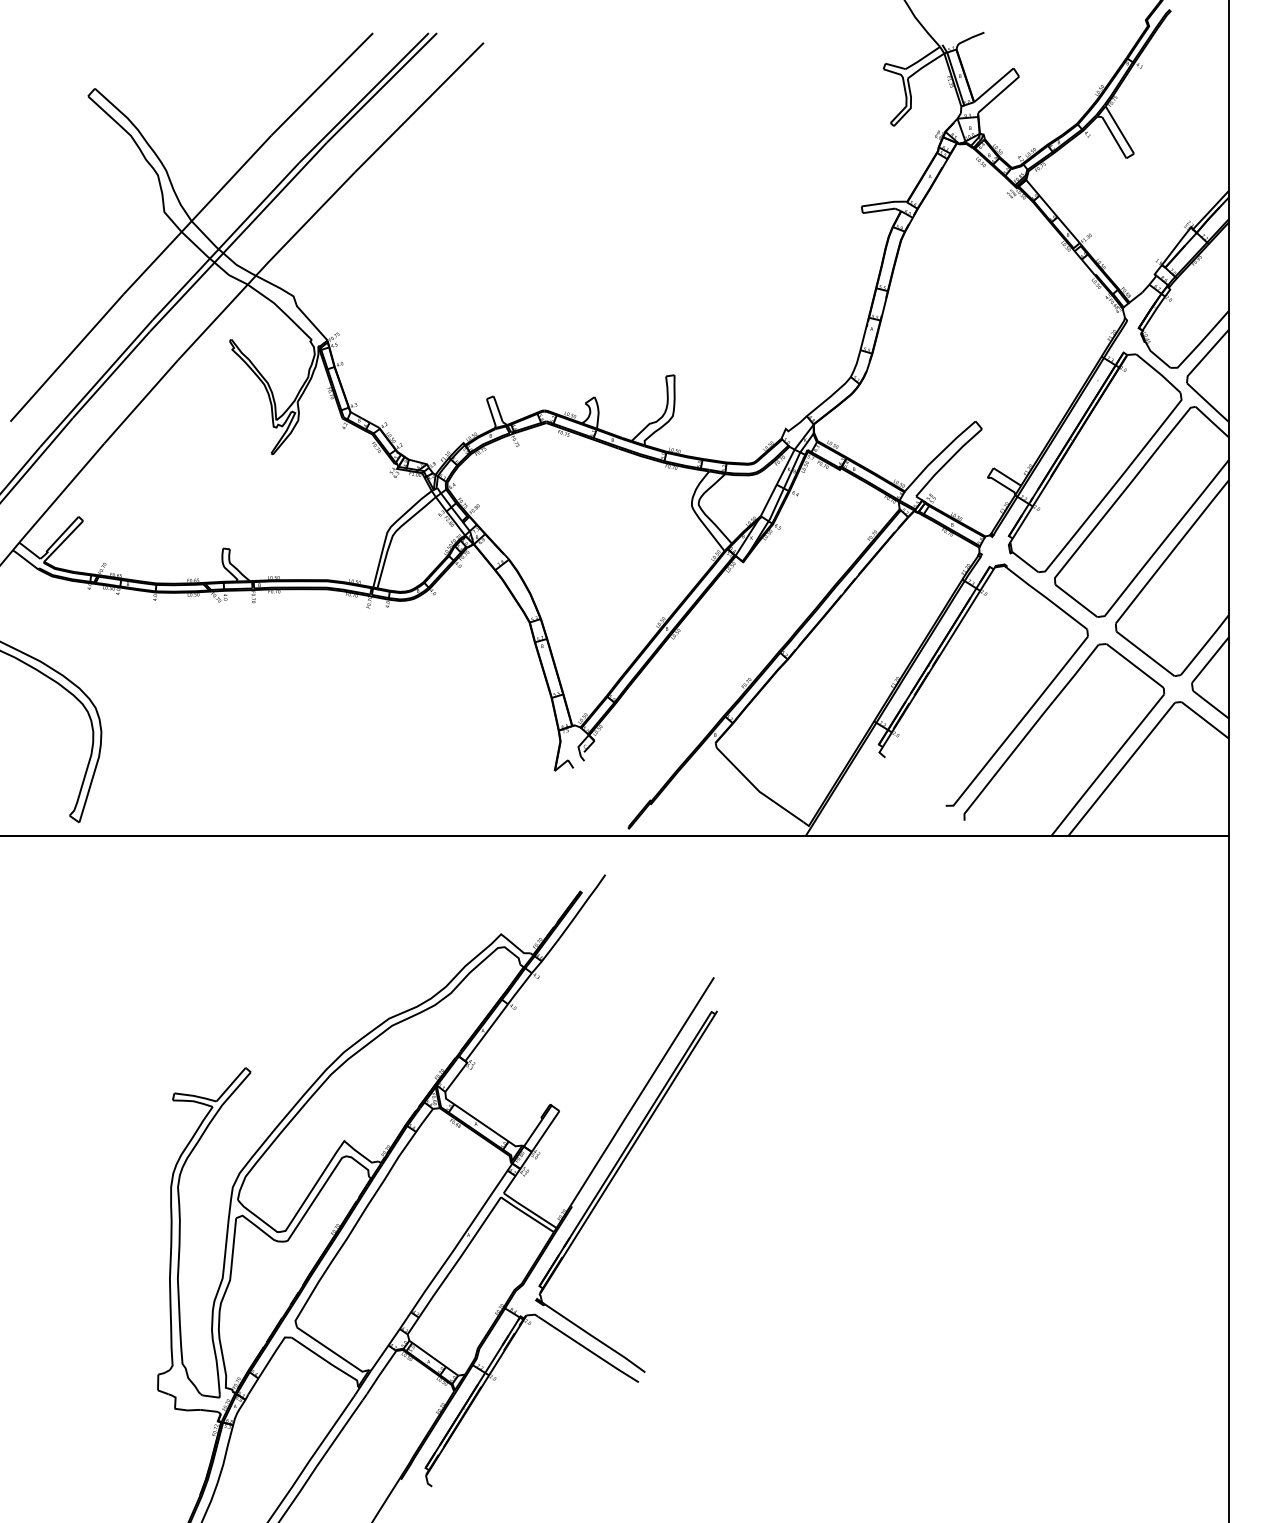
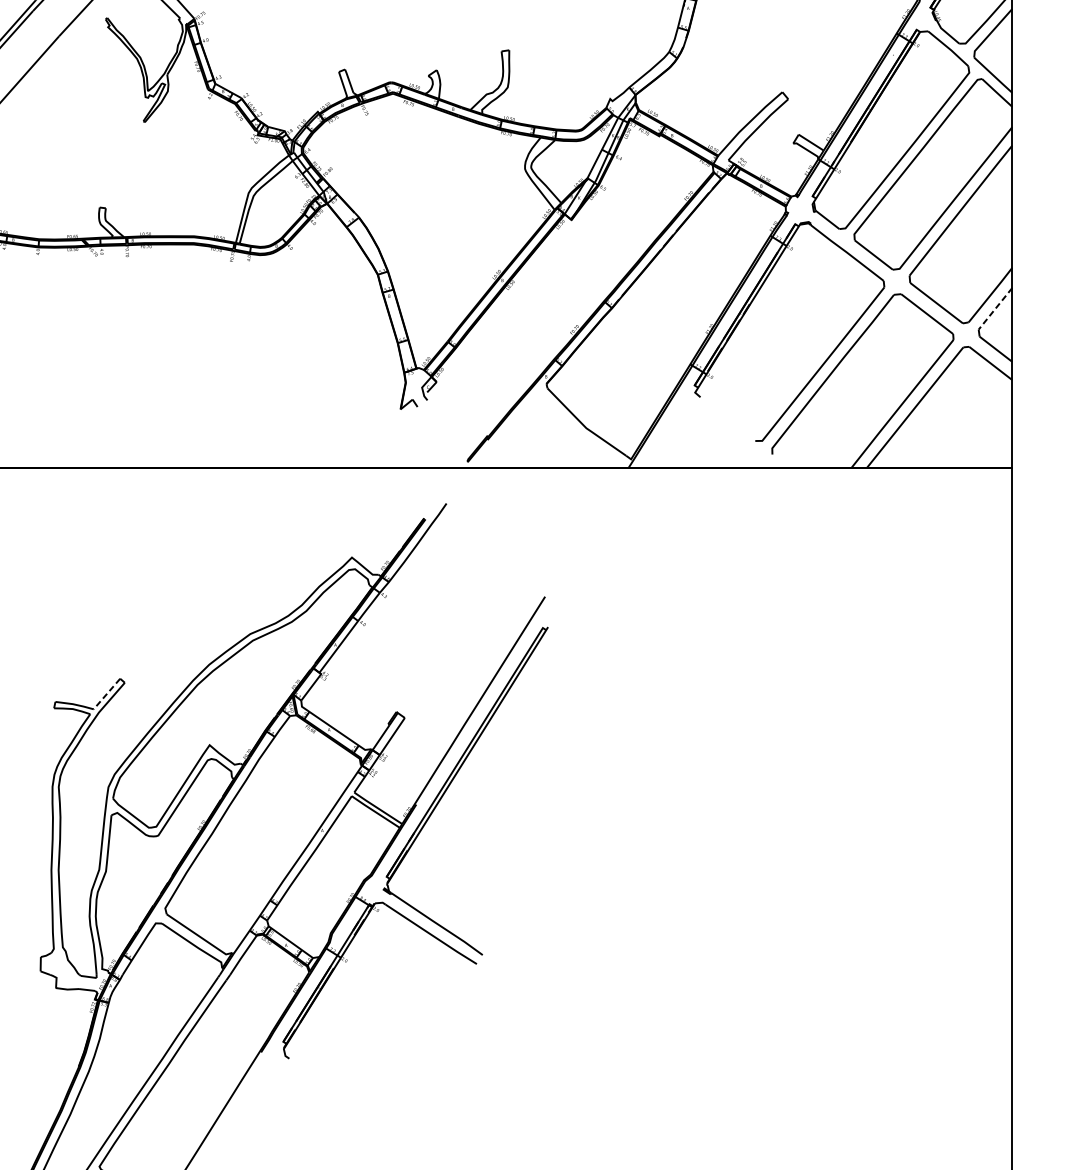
line: (1211, 659) -> (996, 308), solid -> dashed
line: (230, 1085) -> (106, 694), solid -> dashed

